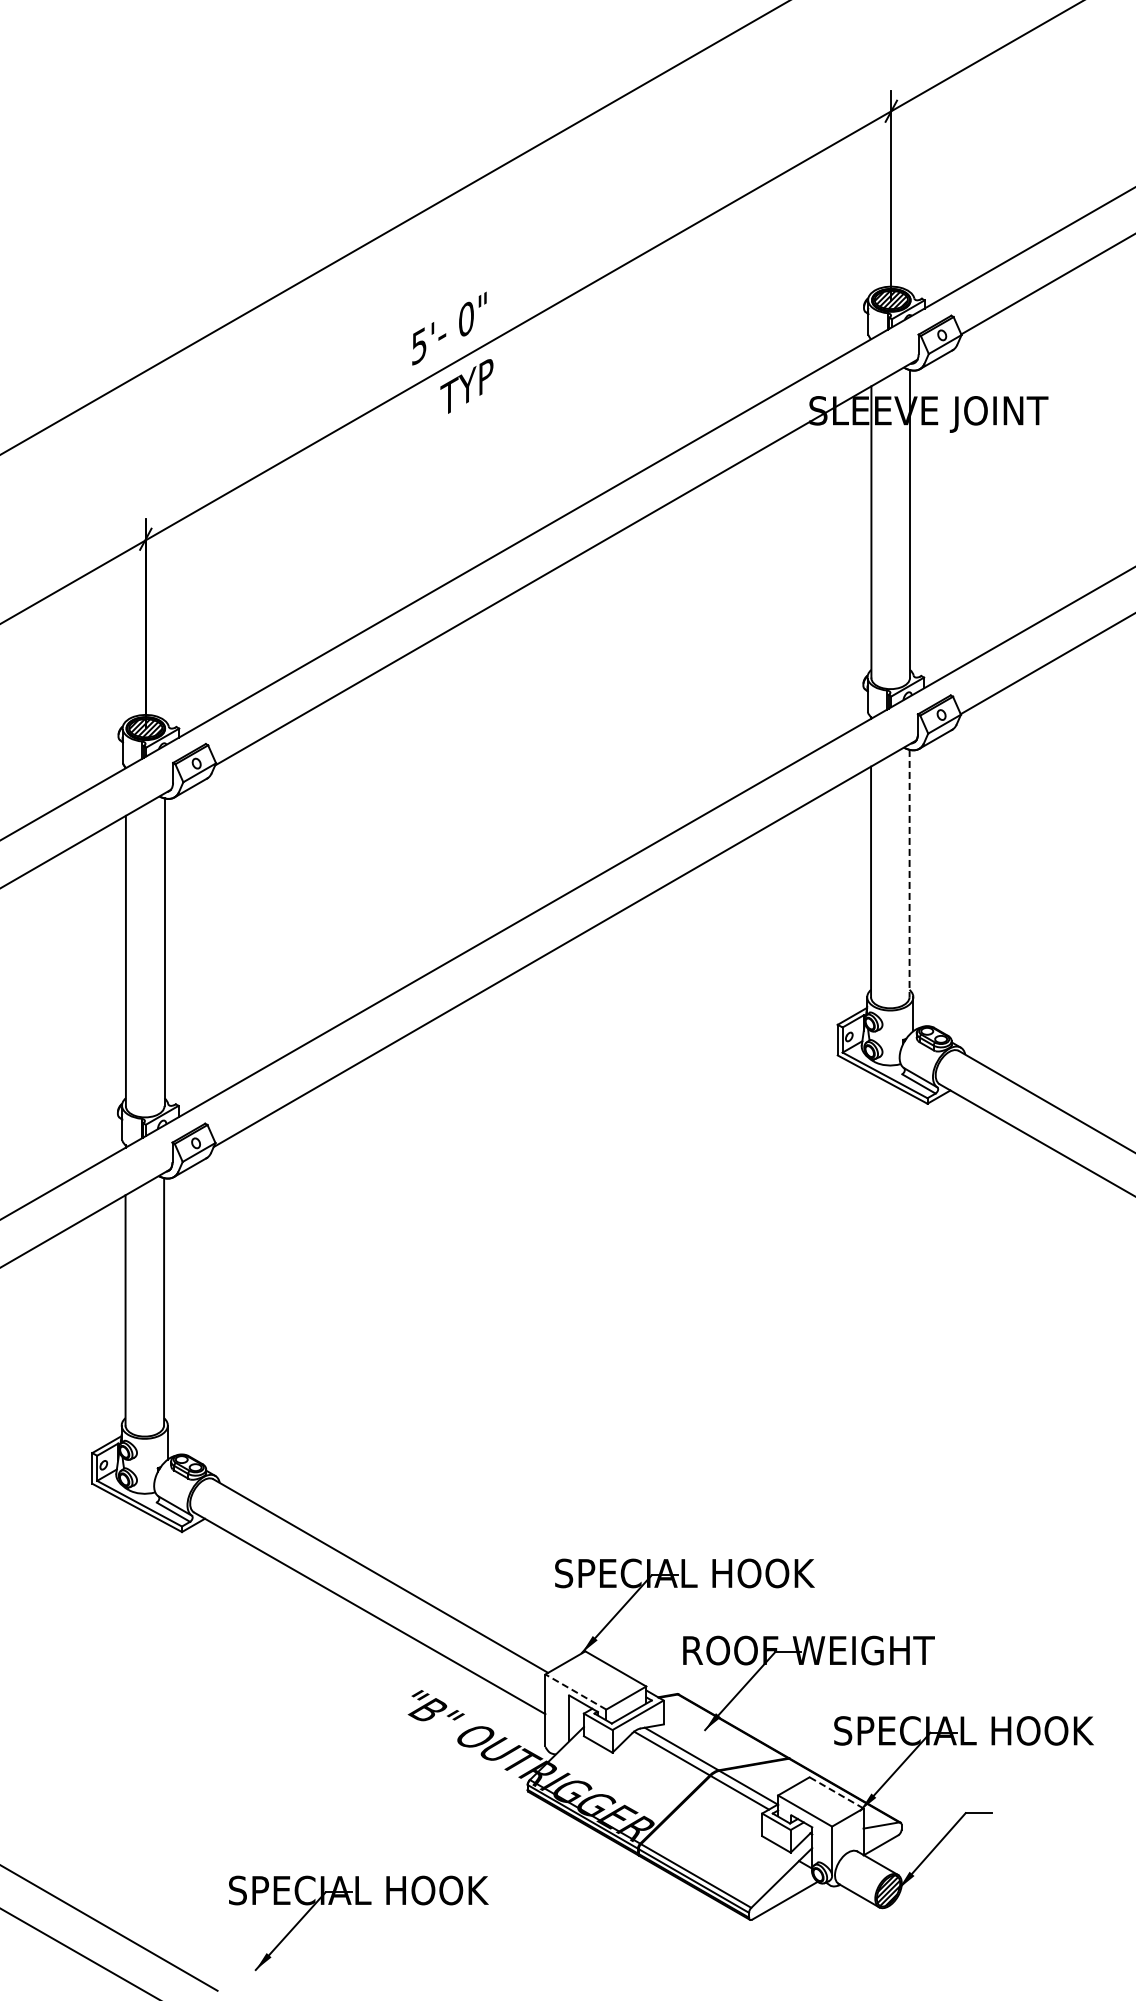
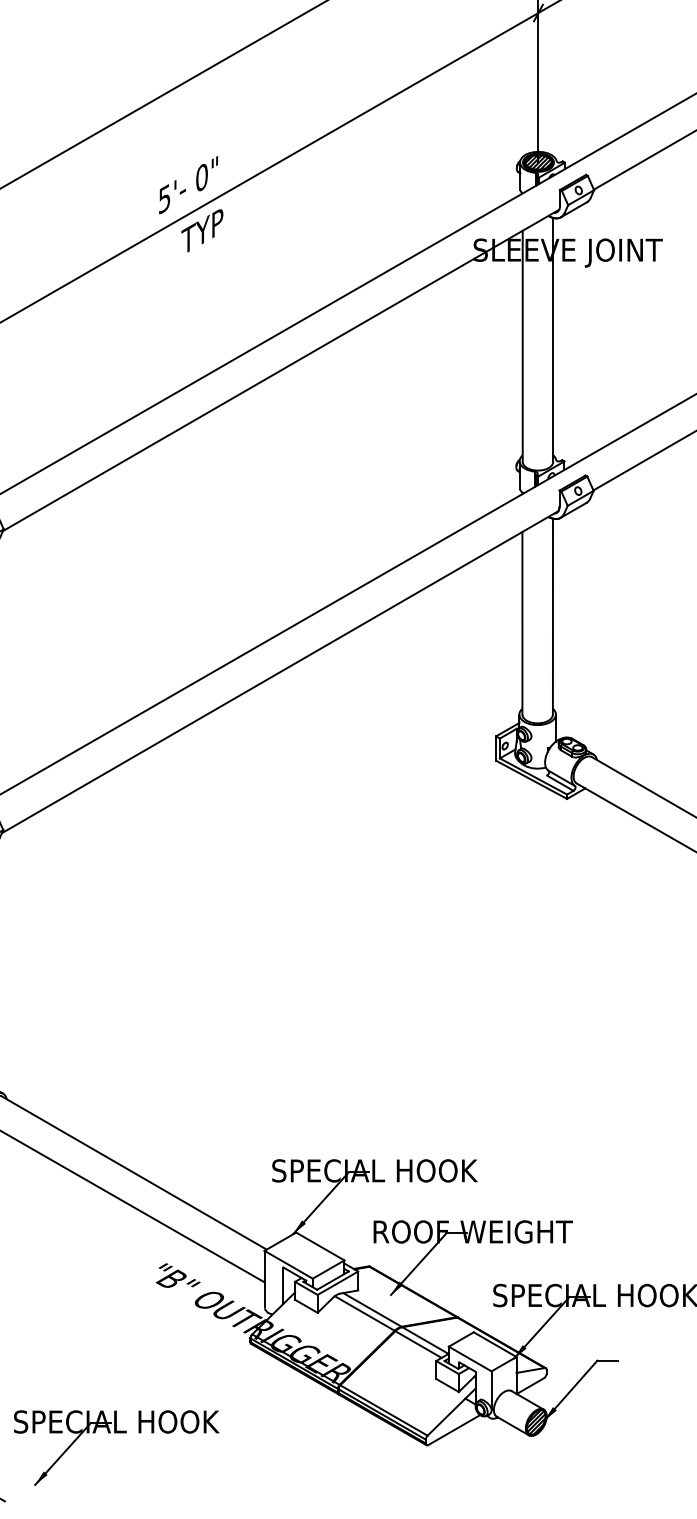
line: (909, 873) -> (552, 616), dashed -> solid
line: (575, 1691) -> (288, 1264), dashed -> solid
line: (836, 1792) -> (495, 1344), dashed -> solid

